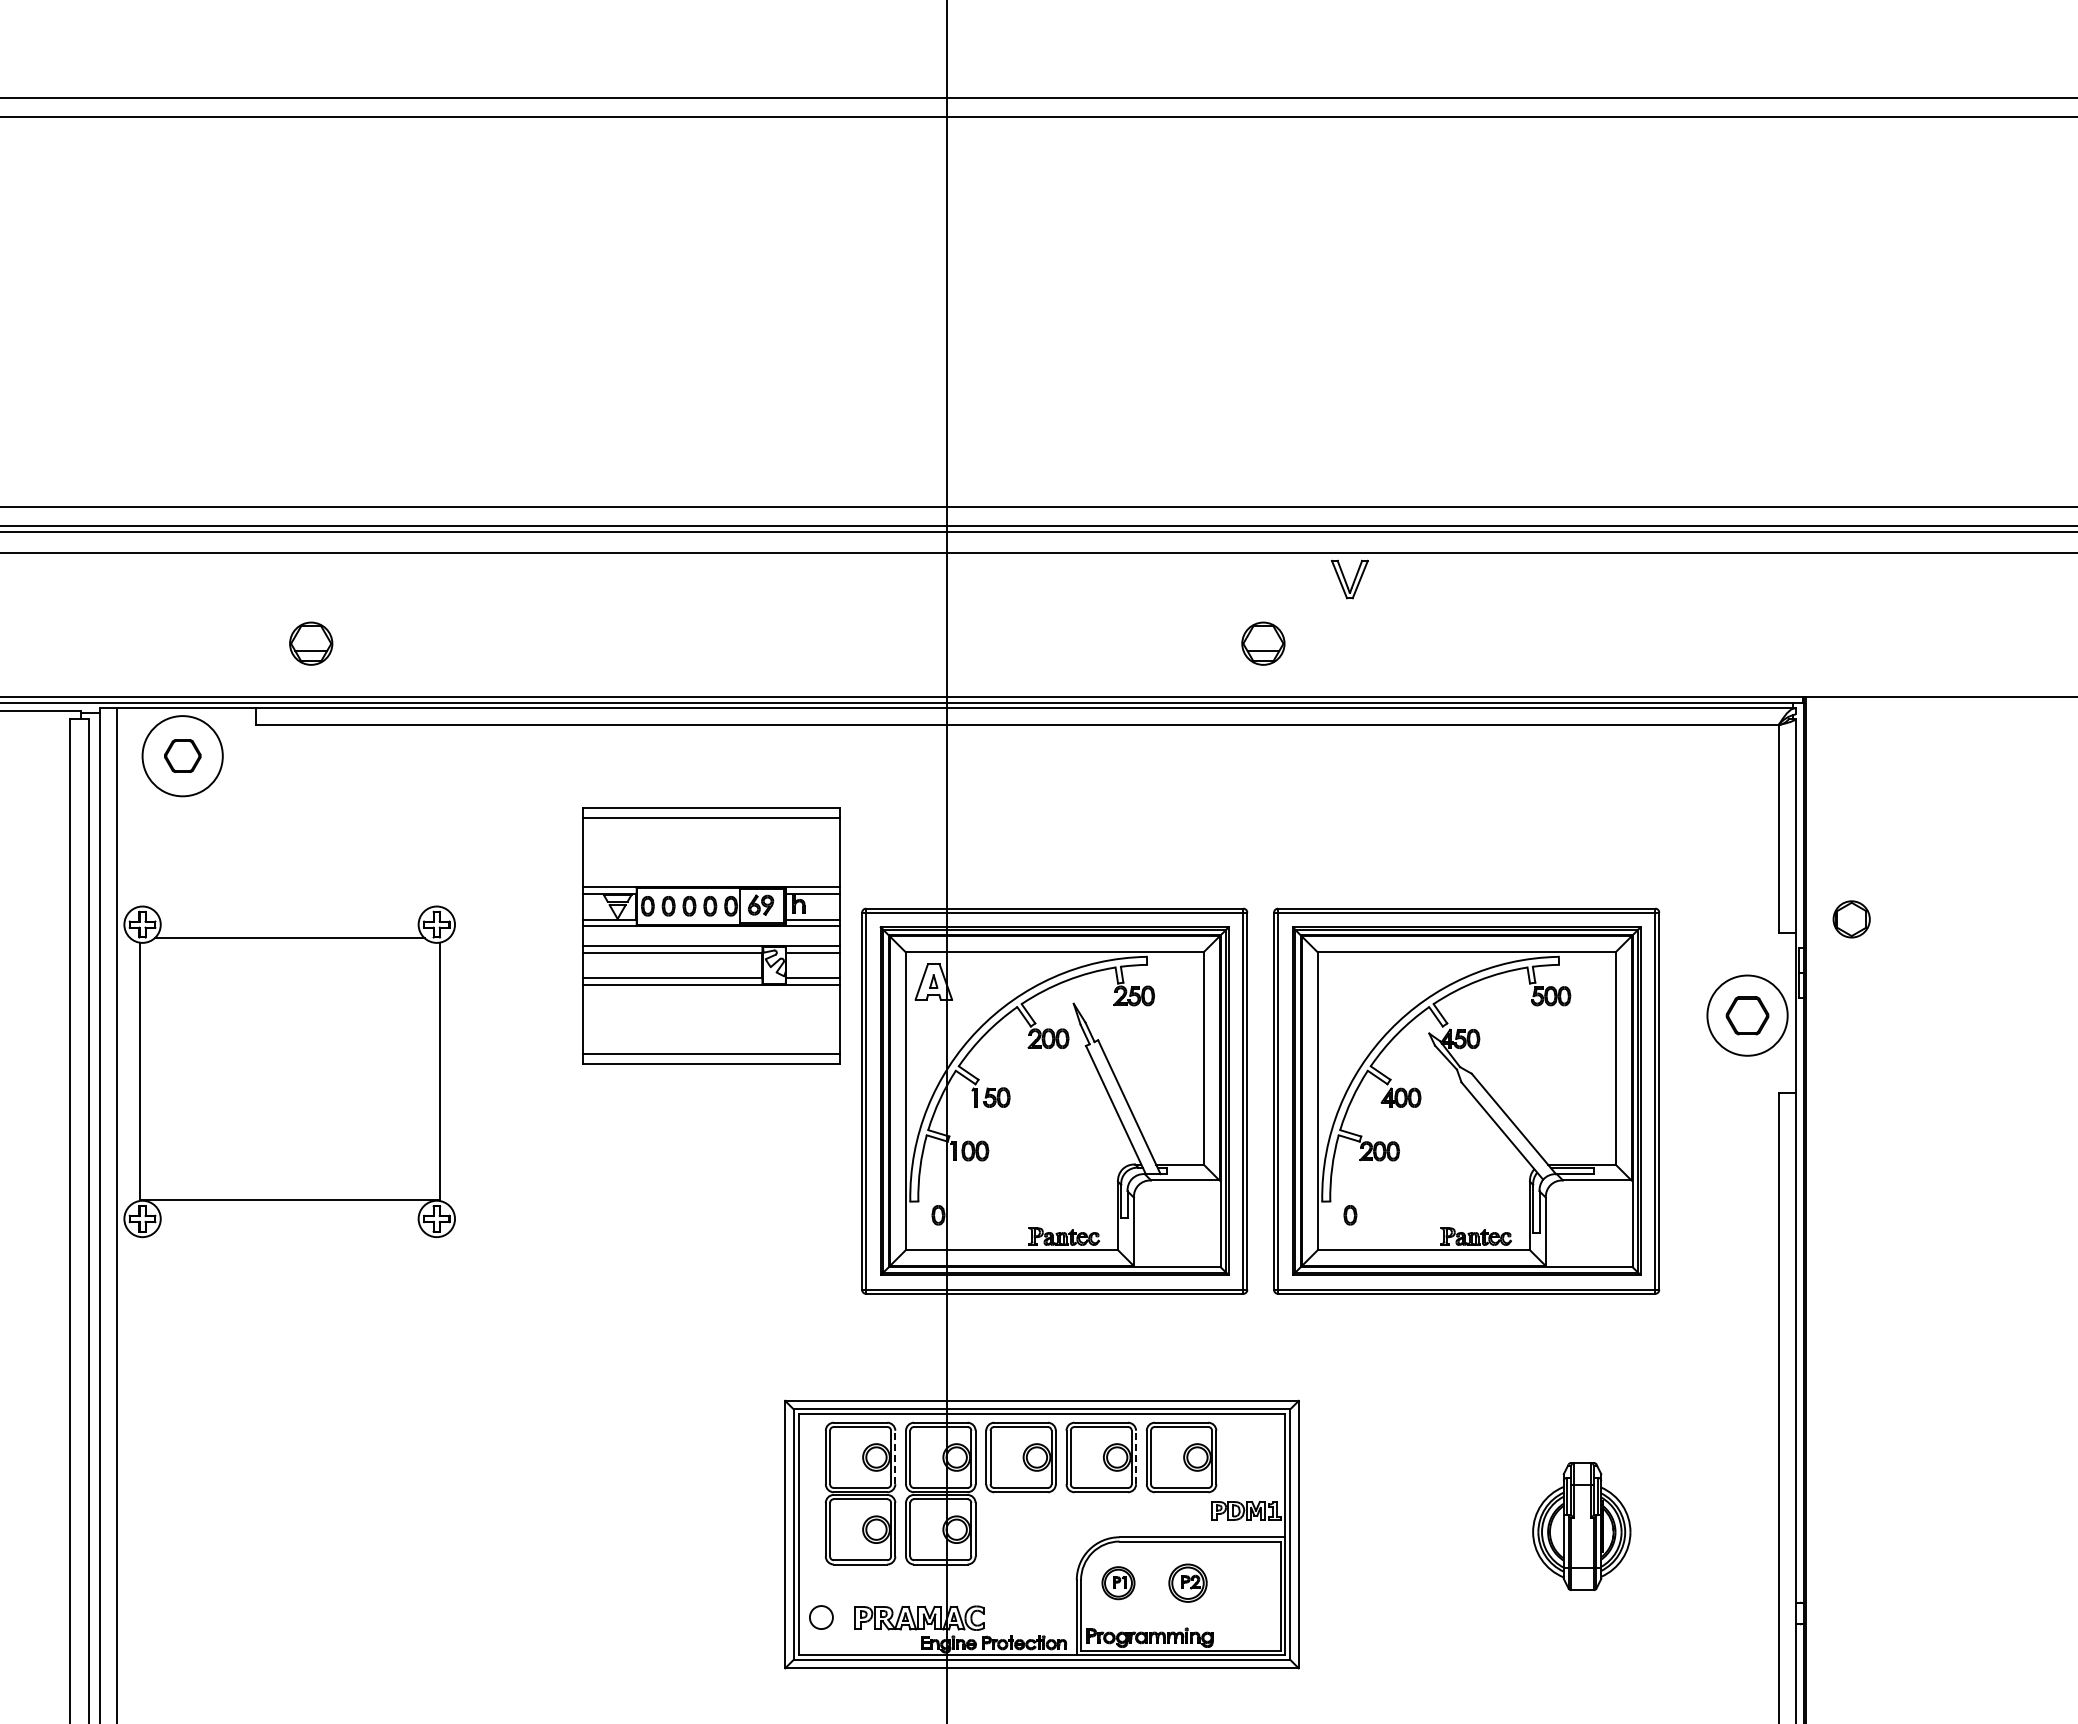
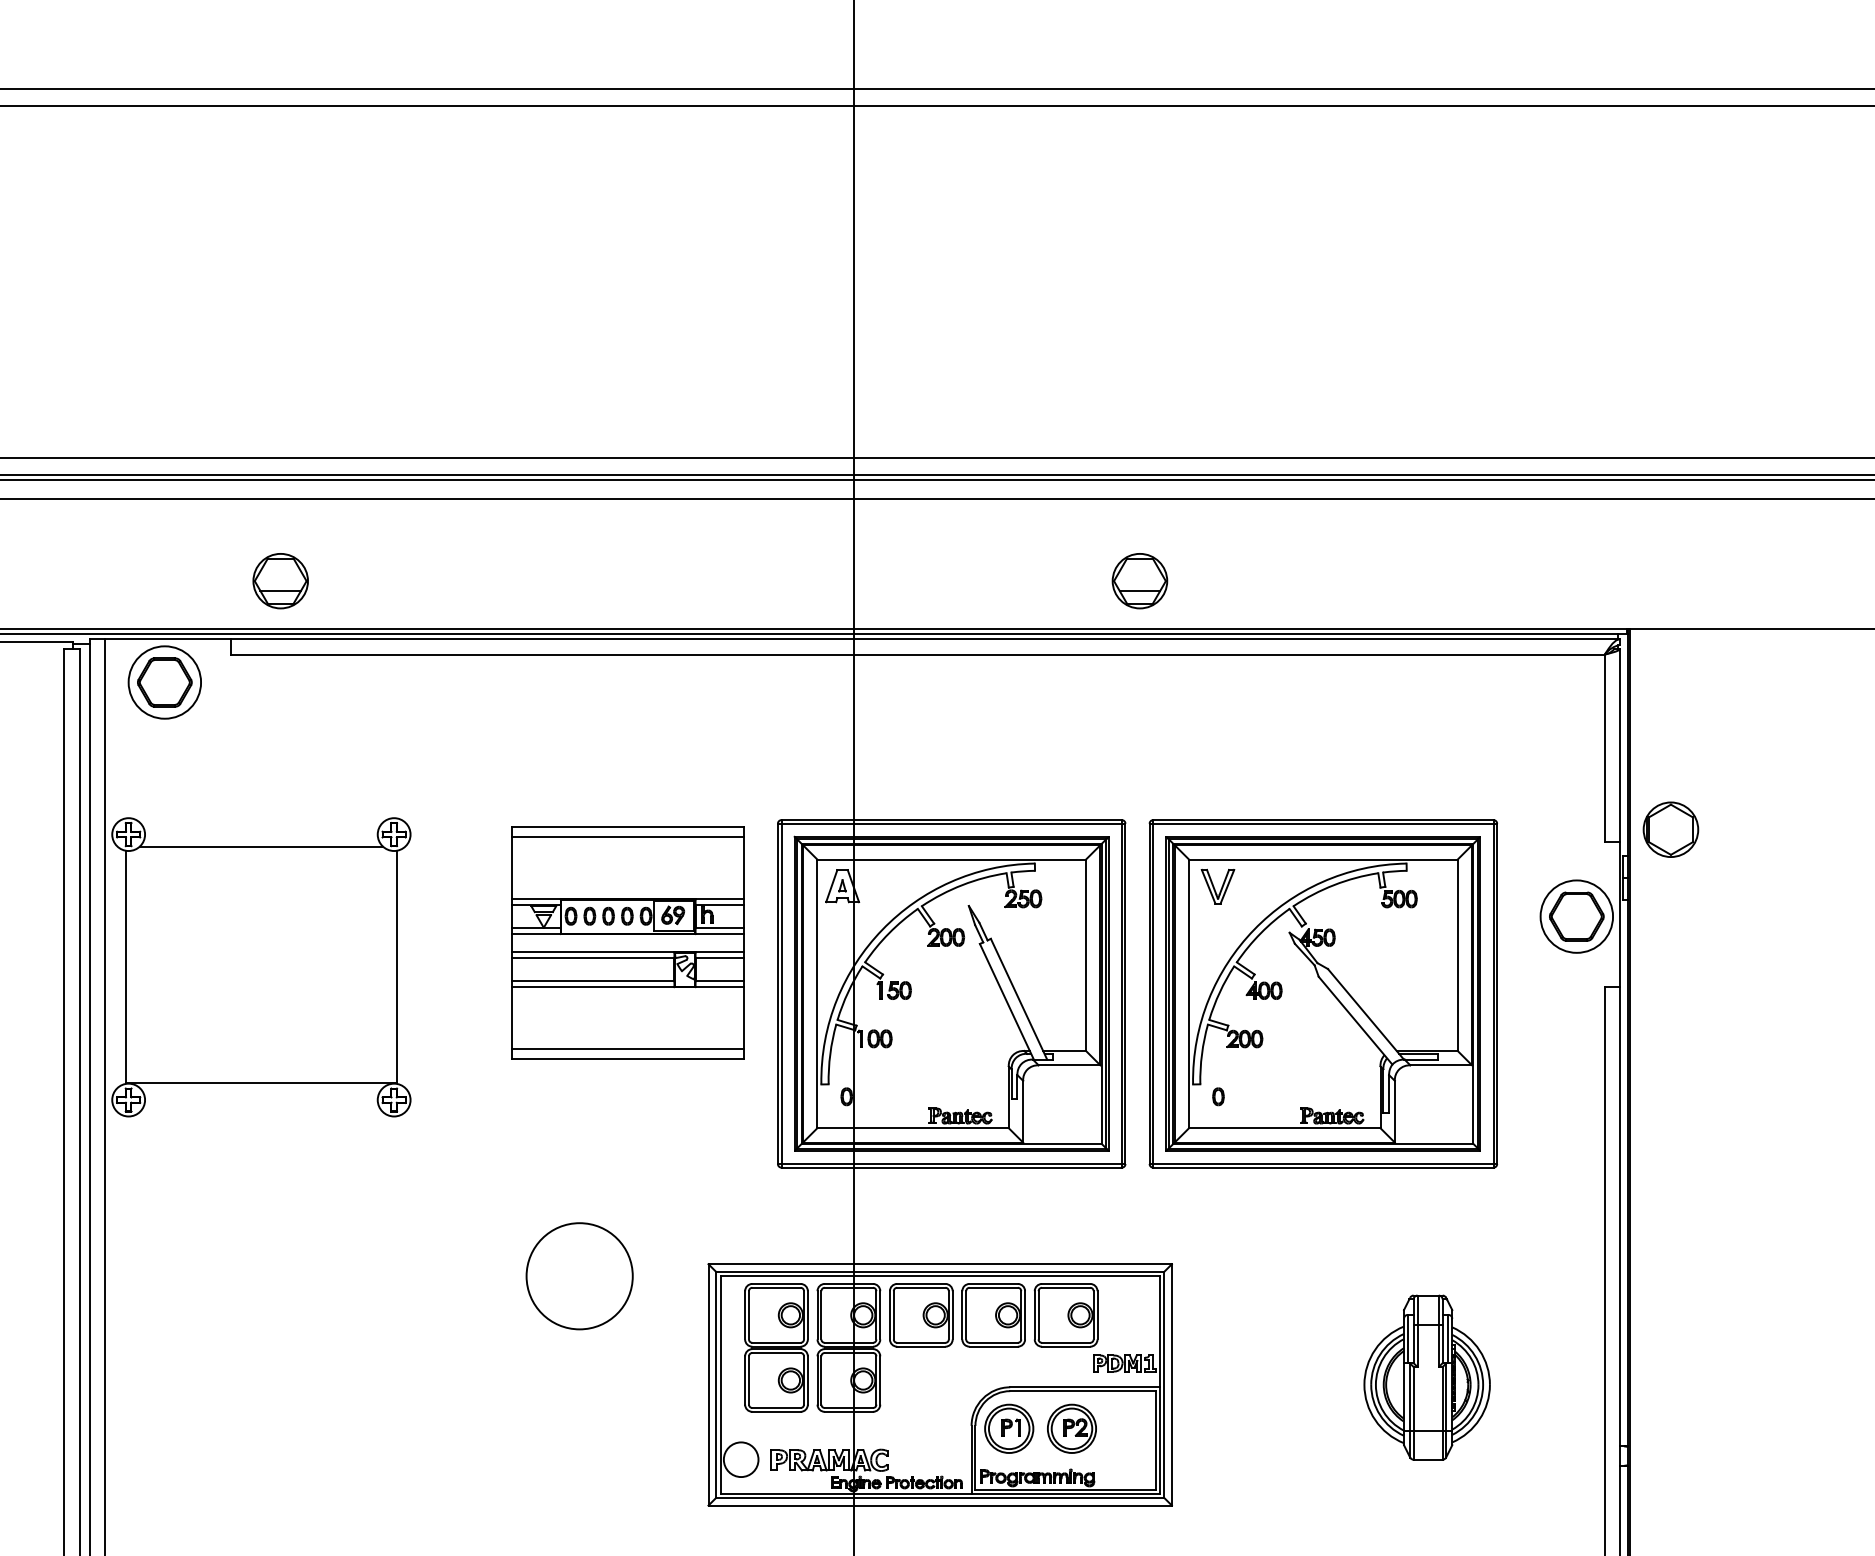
part: (1349, 579) -> (1217, 886), moved
part: (311, 643) -> (281, 580), size x1.43
part: (1263, 643) -> (1140, 580), size x1.43
part: (182, 755) -> (164, 681), size x1.67
part: (1851, 919) -> (1670, 829), size x1.67
part: (711, 935) -> (628, 942), moved
part: (1747, 1015) -> (1576, 916), size x1.43
circle: (642, 1413) -> (579, 1275), added
line: (895, 1457) -> (808, 1315), dashed -> solid
line: (1136, 1457) -> (1025, 1315), dashed -> solid
part: (1581, 1526) -> (1426, 1377), size x1.43
part: (1118, 1582) -> (1009, 1428), size x1.67
part: (1187, 1582) -> (1071, 1428), size x1.43
circle: (821, 1617) -> (741, 1459), size x1.67

